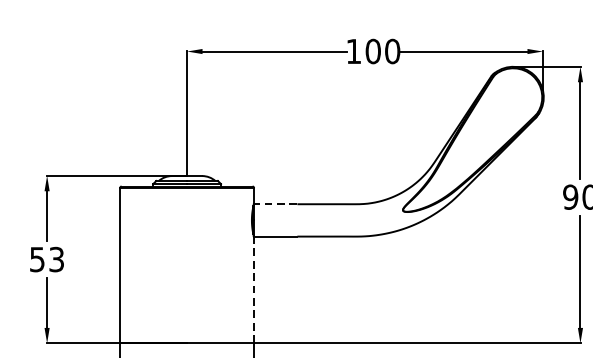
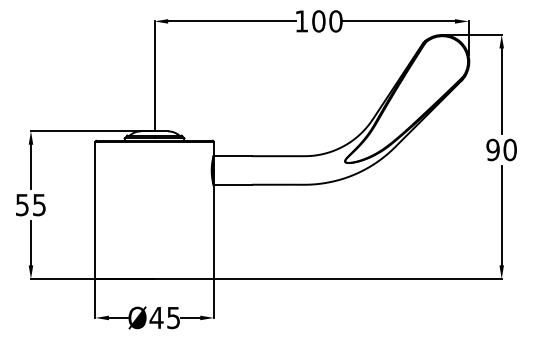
line: (275, 204) -> (232, 156), dashed -> solid
text: (56, 258) -> (39, 204), 53 -> 55
line: (253, 290) -> (213, 232), dashed -> solid

